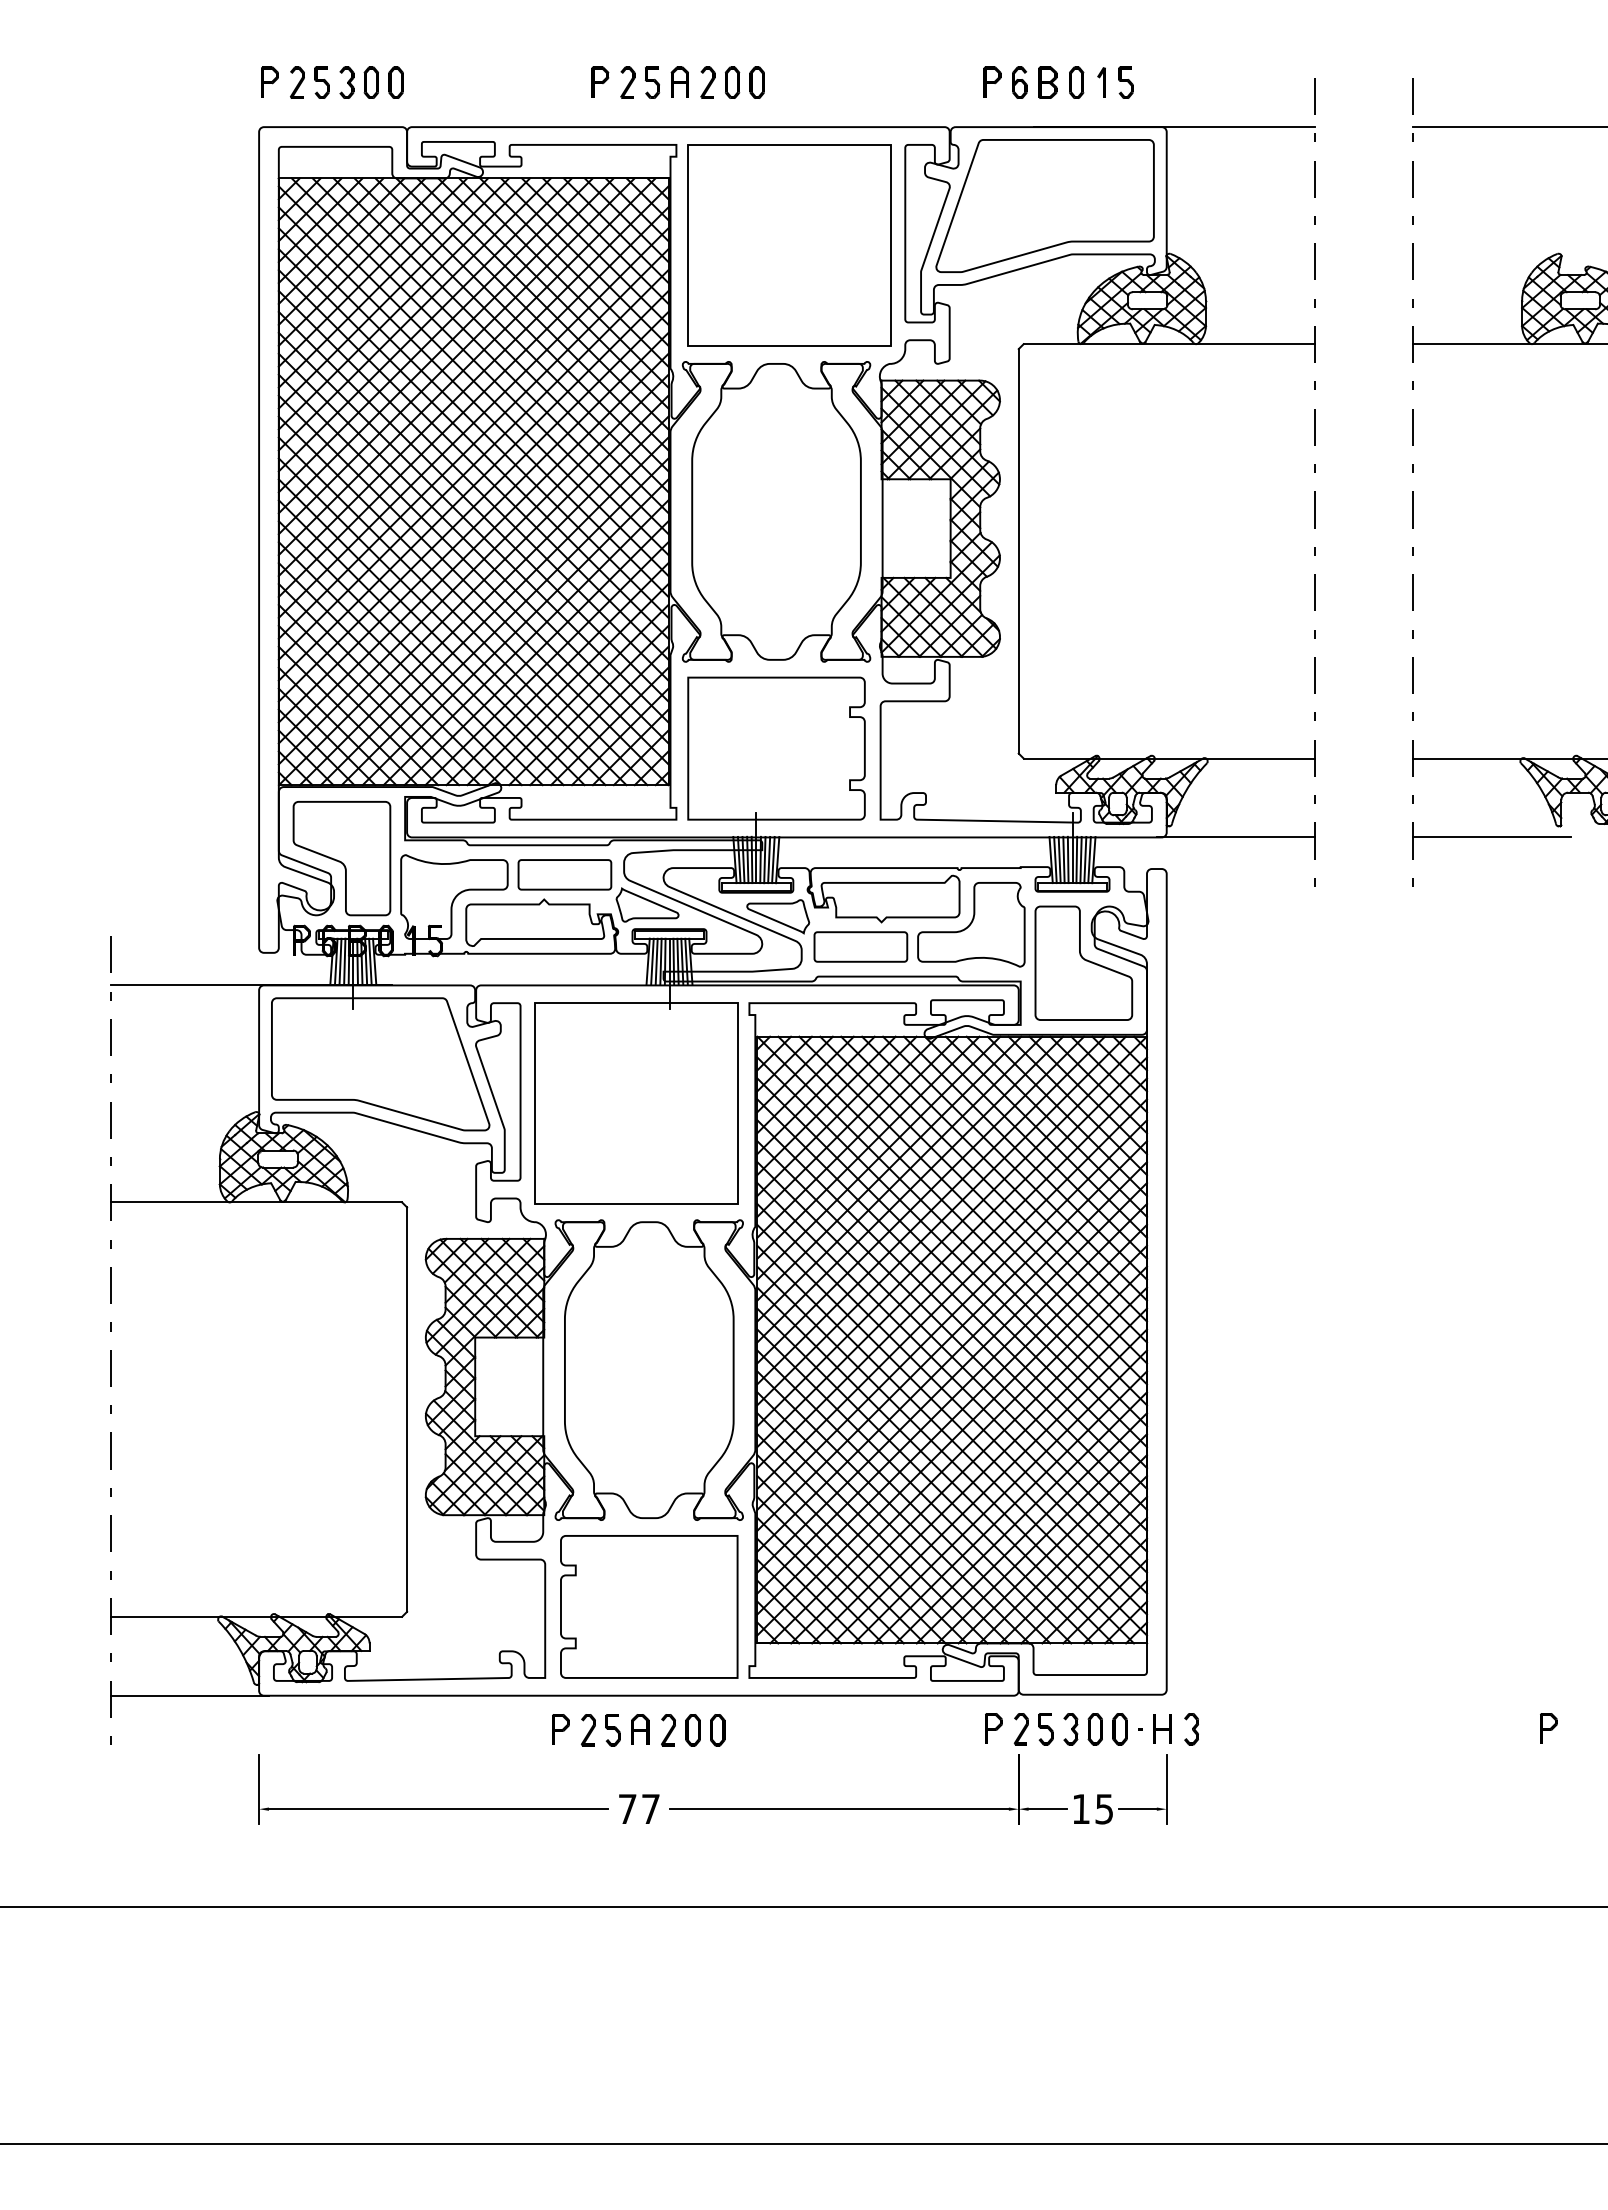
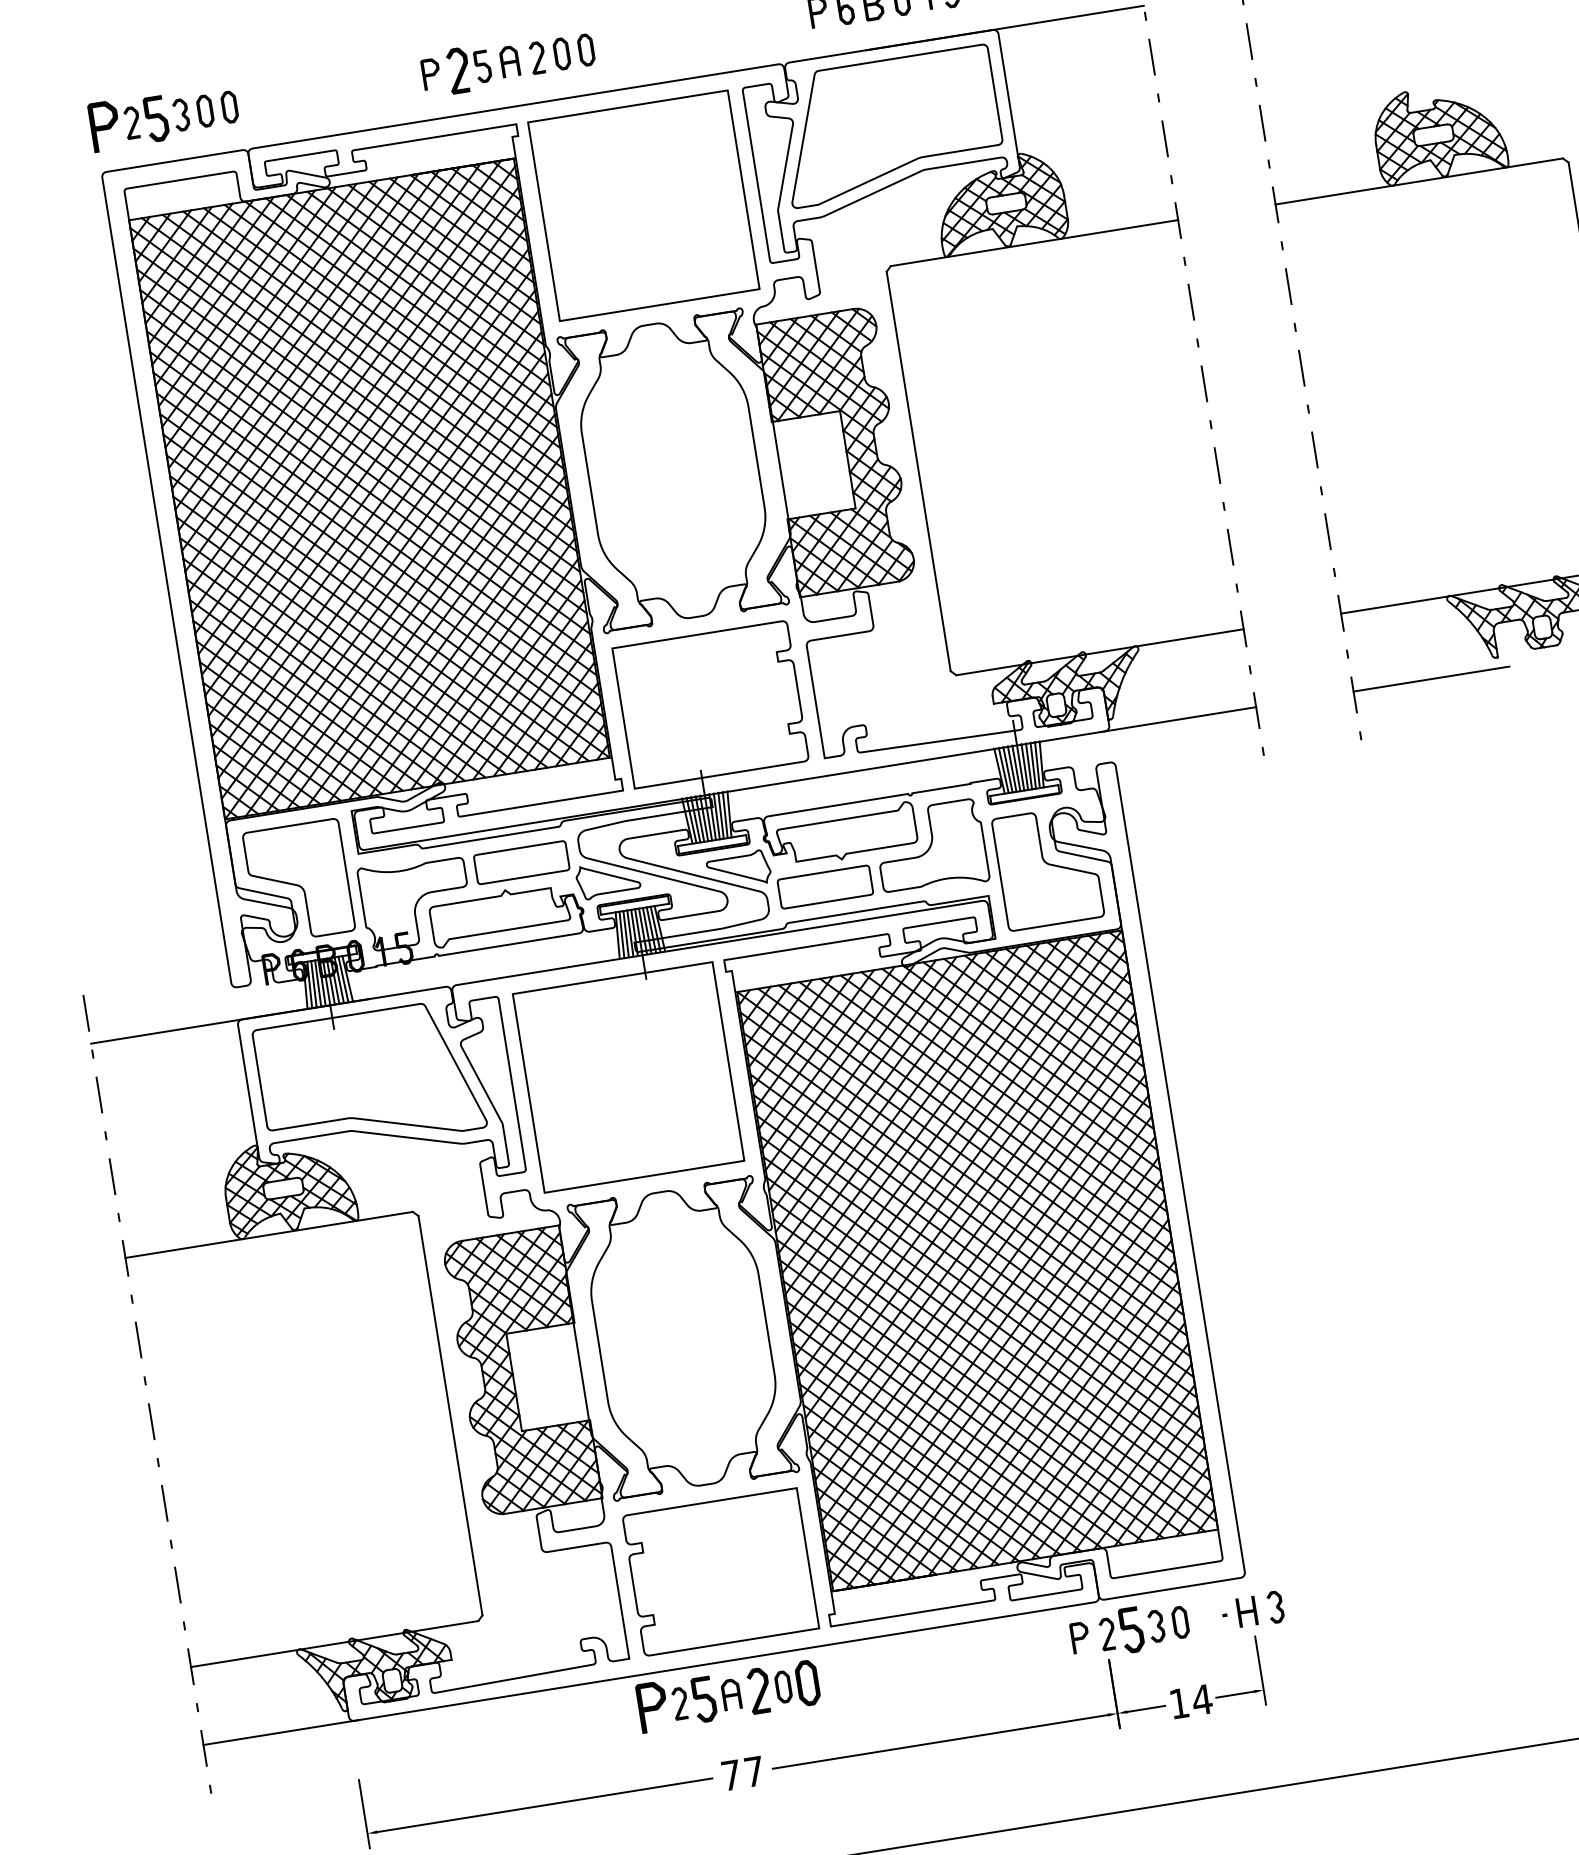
part: (269, 81) -> (104, 126), size x1.6
part: (321, 82) -> (156, 118), size x1.4
part: (627, 82) -> (458, 70), size x1.4
part: (560, 1729) -> (652, 1707), size x1.6
part: (1045, 1729) -> (1131, 1630), size x1.4
part: (1119, 1729) -> (1204, 1618), removed
part: (612, 1730) -> (704, 1700), size x1.4
part: (668, 1730) -> (759, 1691), size x1.4
part: (717, 1730) -> (807, 1683), size x1.4
text: (1103, 1809) -> (1201, 1700), 15 -> 14

